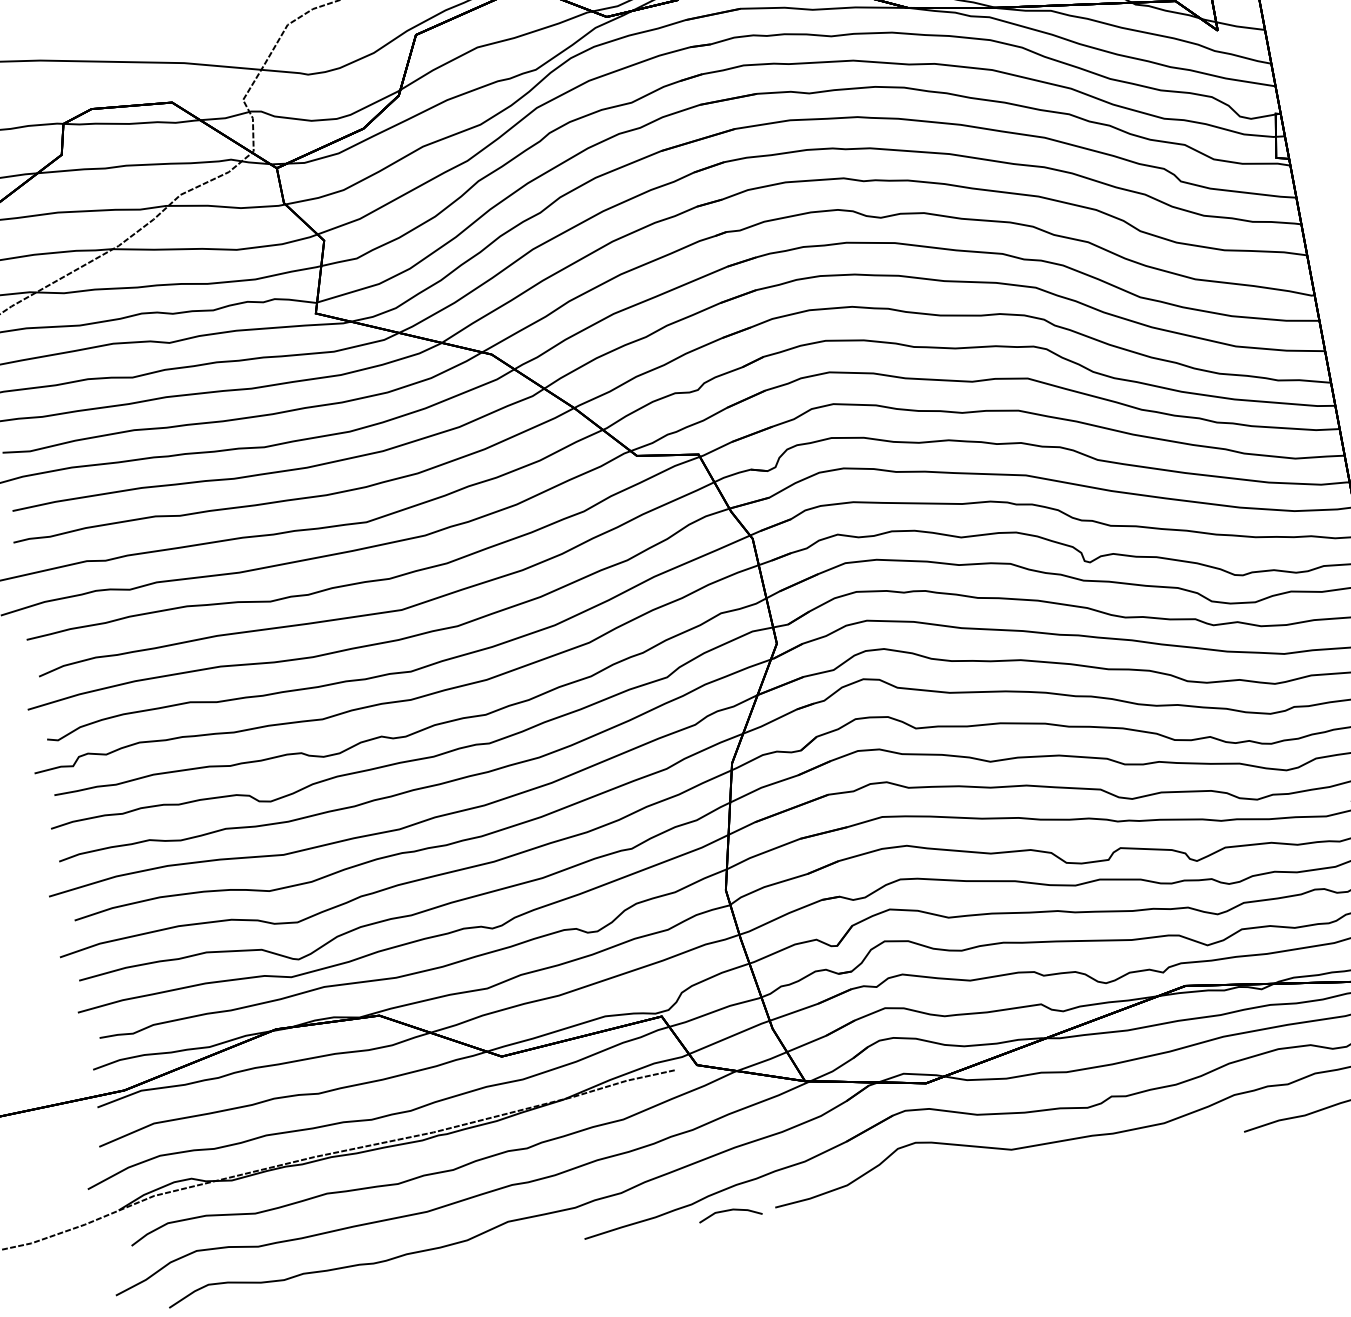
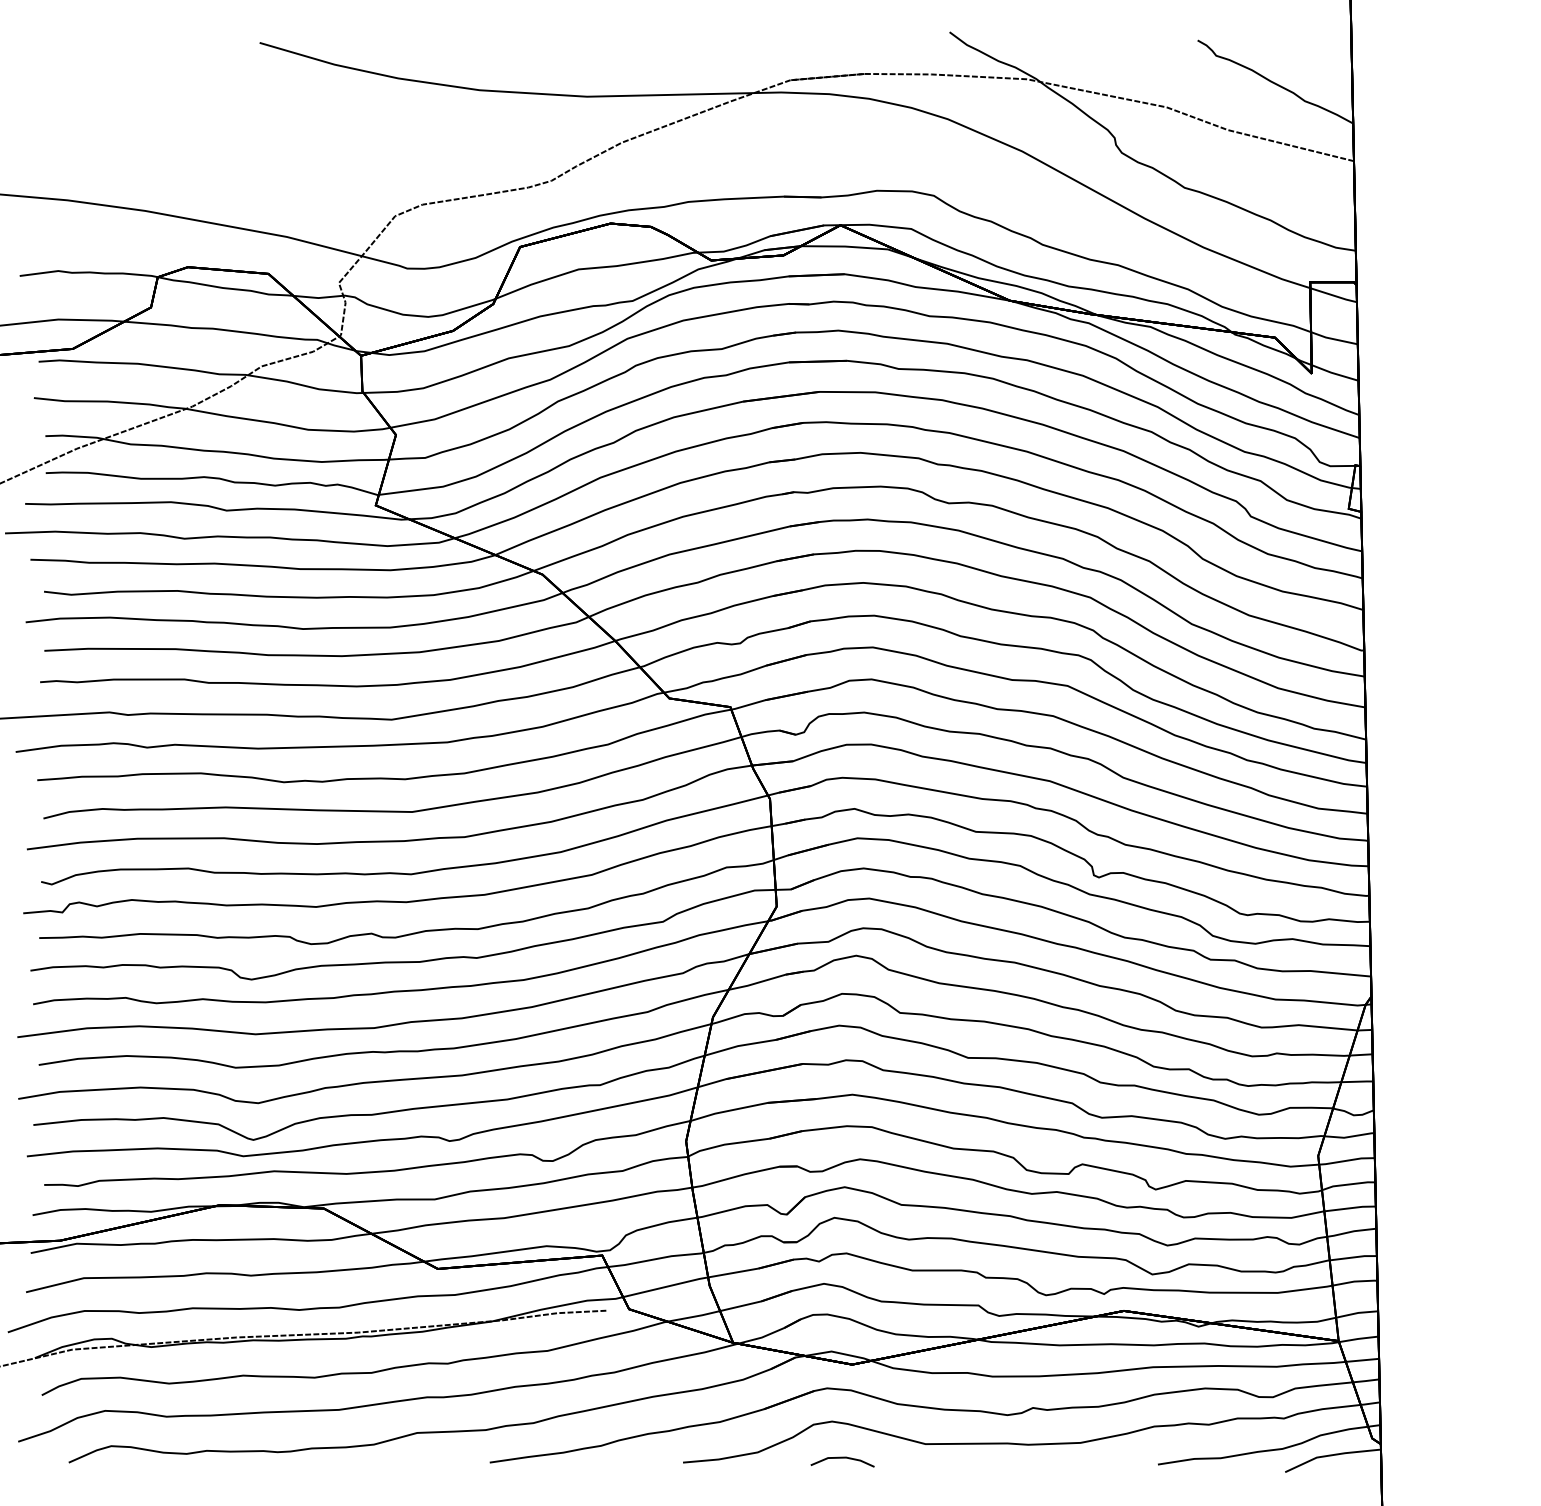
line: (729, 1210) -> (842, 1458), moved

